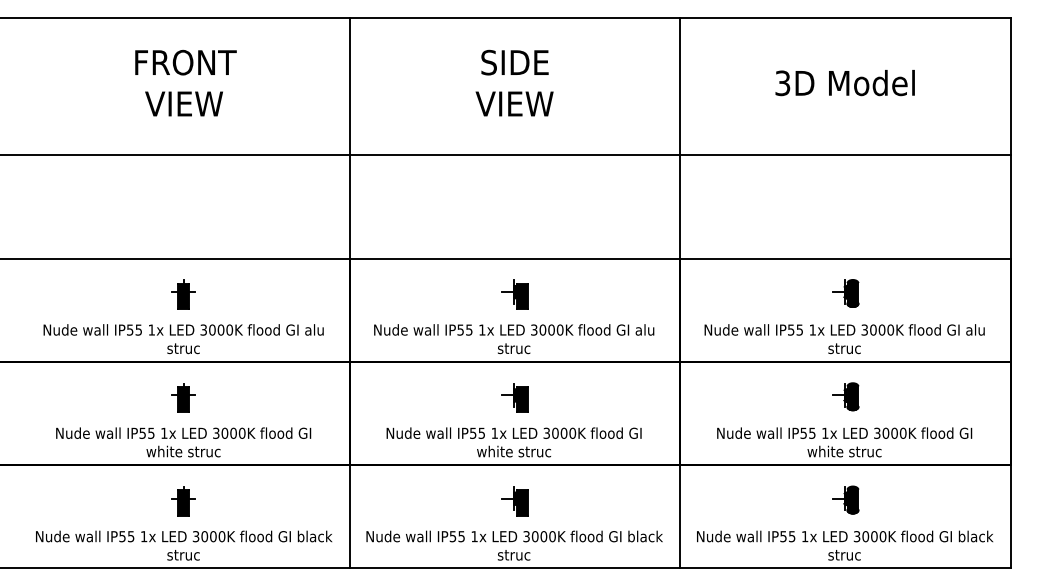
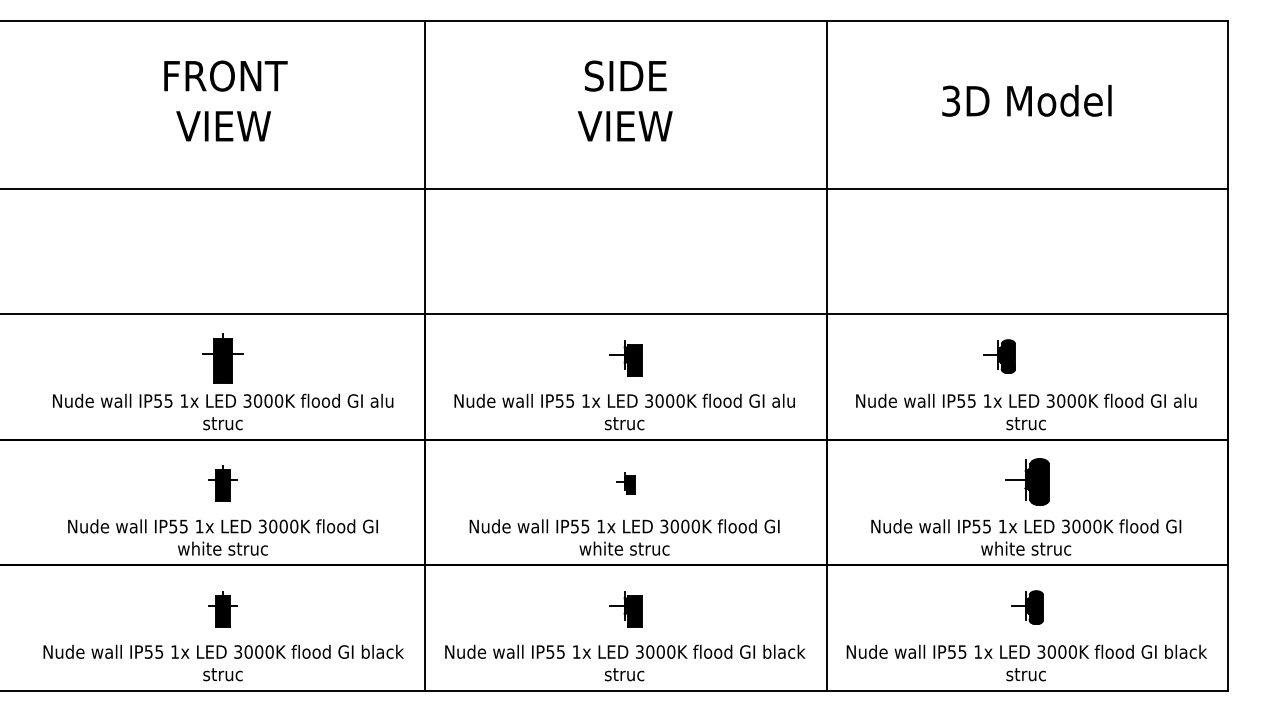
part: (845, 293) -> (999, 356), moved
part: (183, 294) -> (222, 357), size x1.4
part: (845, 396) -> (1027, 481), size x1.4
part: (514, 397) -> (625, 482), size x0.6

